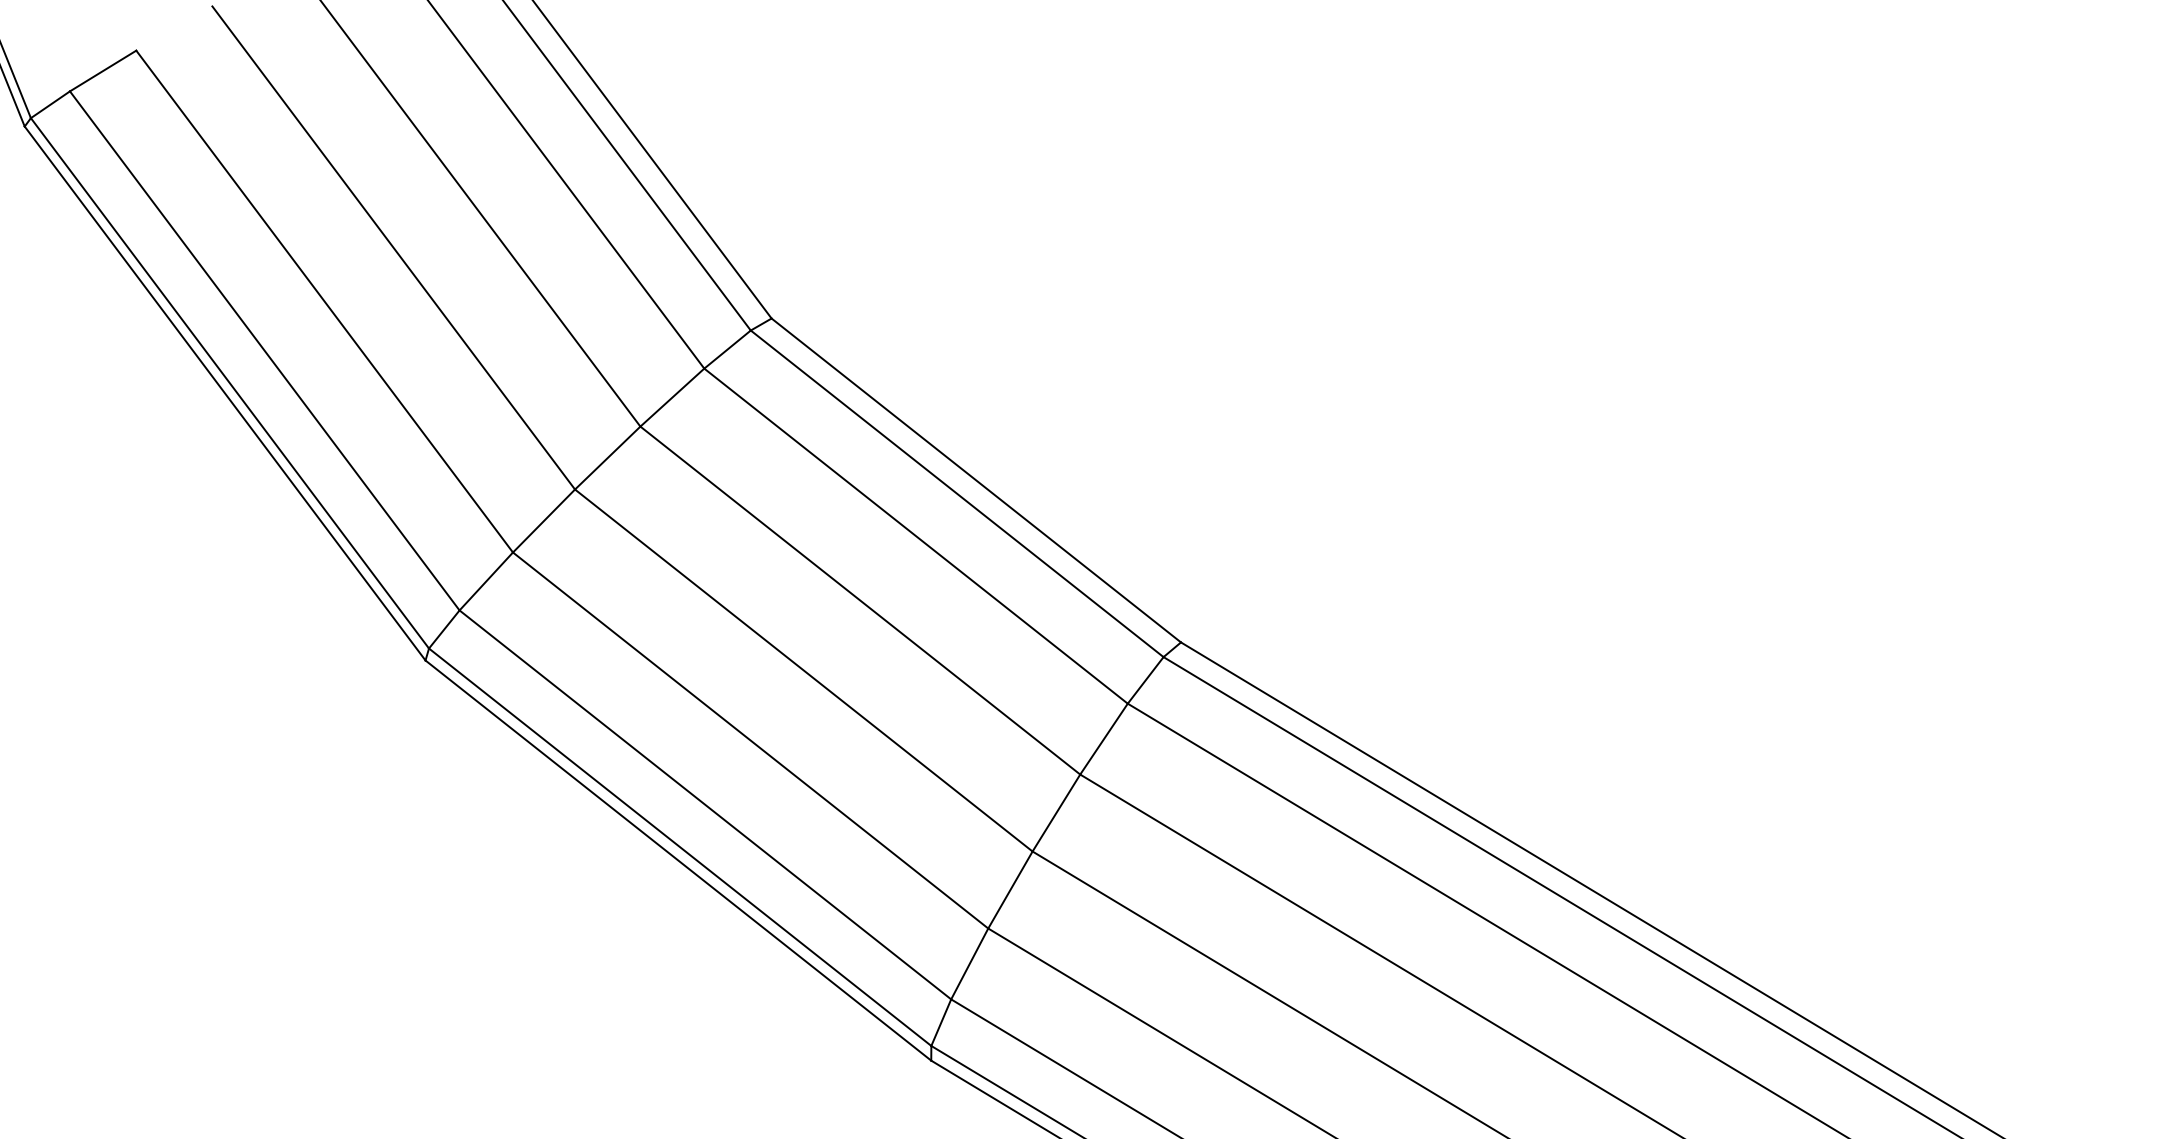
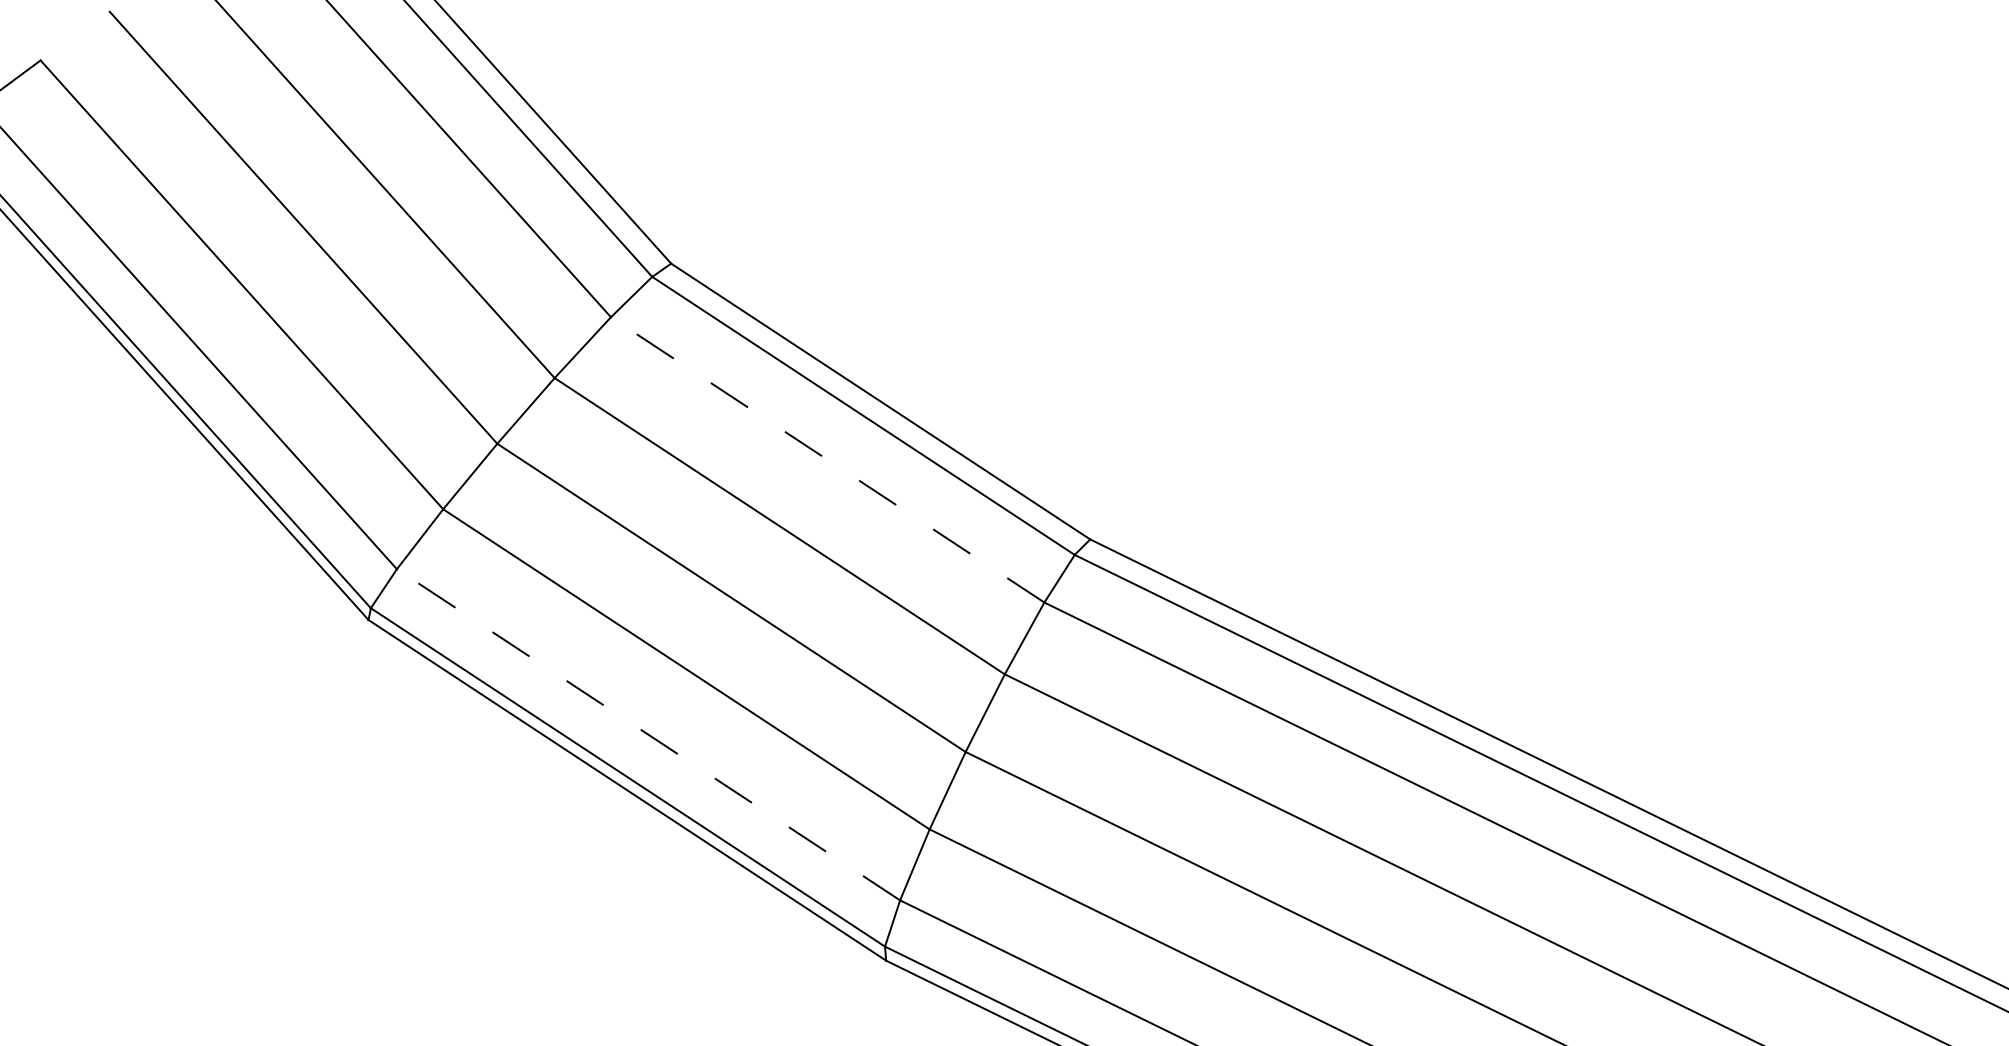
line: (915, 535) -> (827, 459), solid -> dashed
line: (705, 804) -> (648, 734), solid -> dashed

